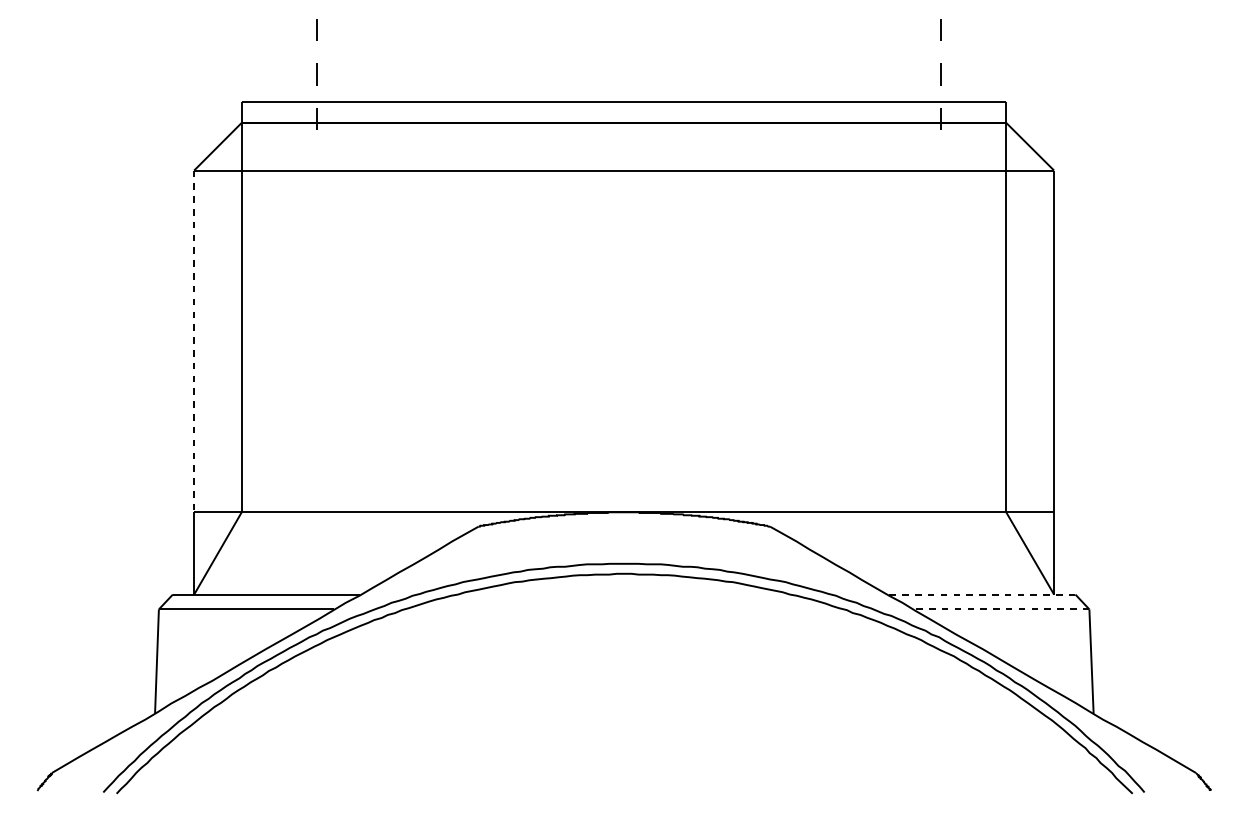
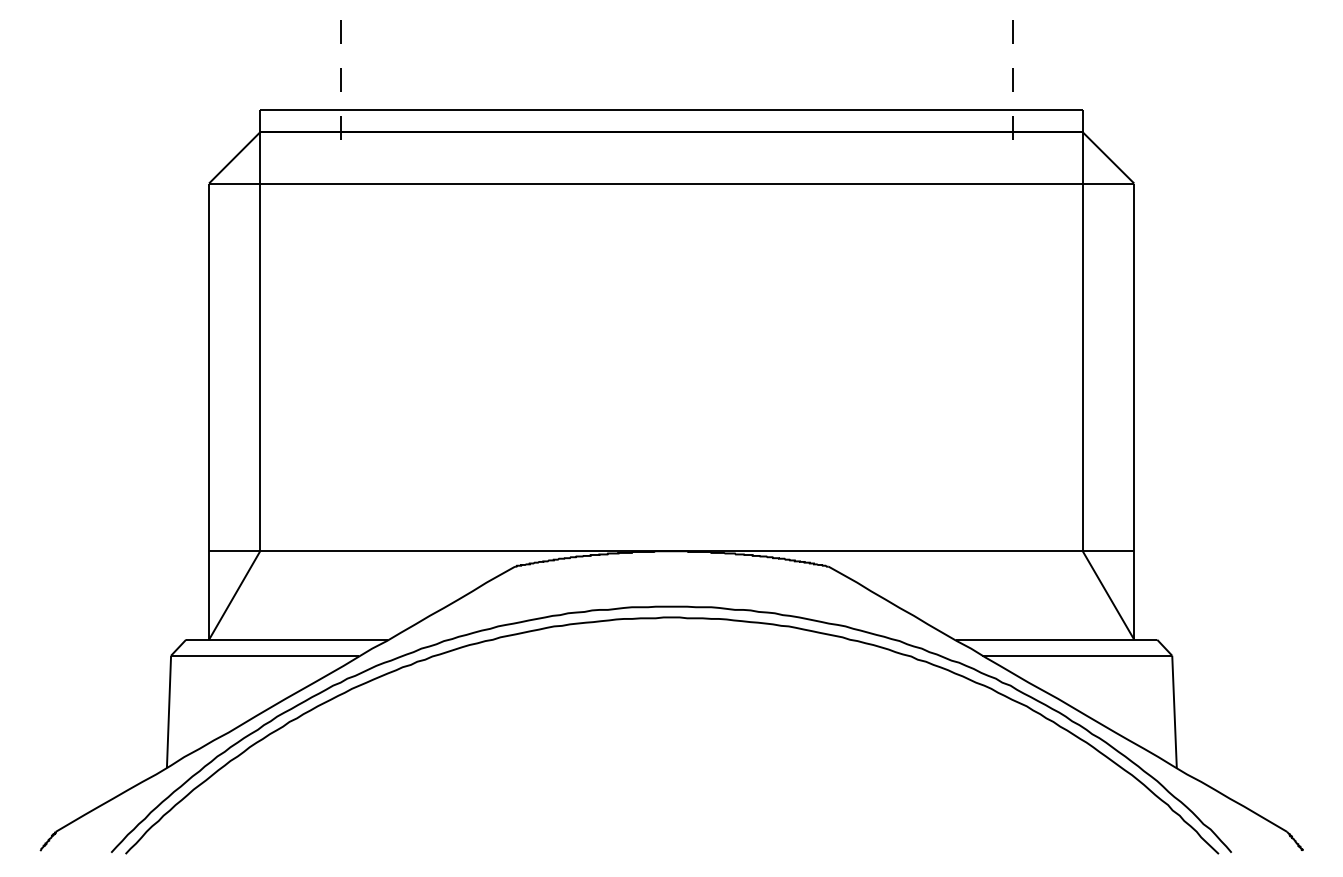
line: (194, 341) -> (209, 367), dashed -> solid
line: (981, 594) -> (1056, 639), dashed -> solid
line: (1001, 609) -> (1077, 655), dashed -> solid

